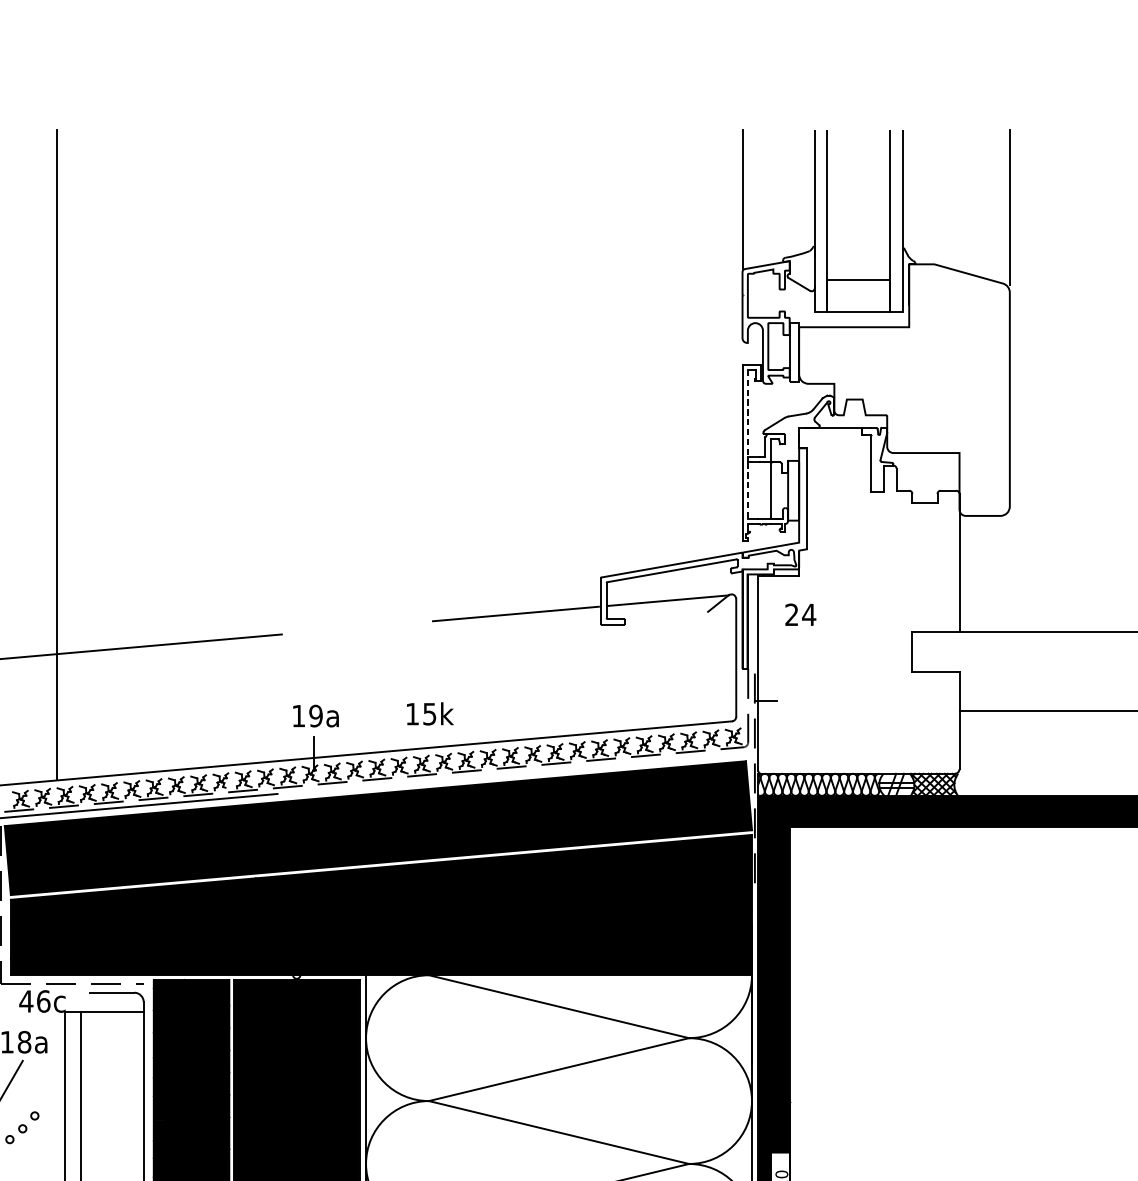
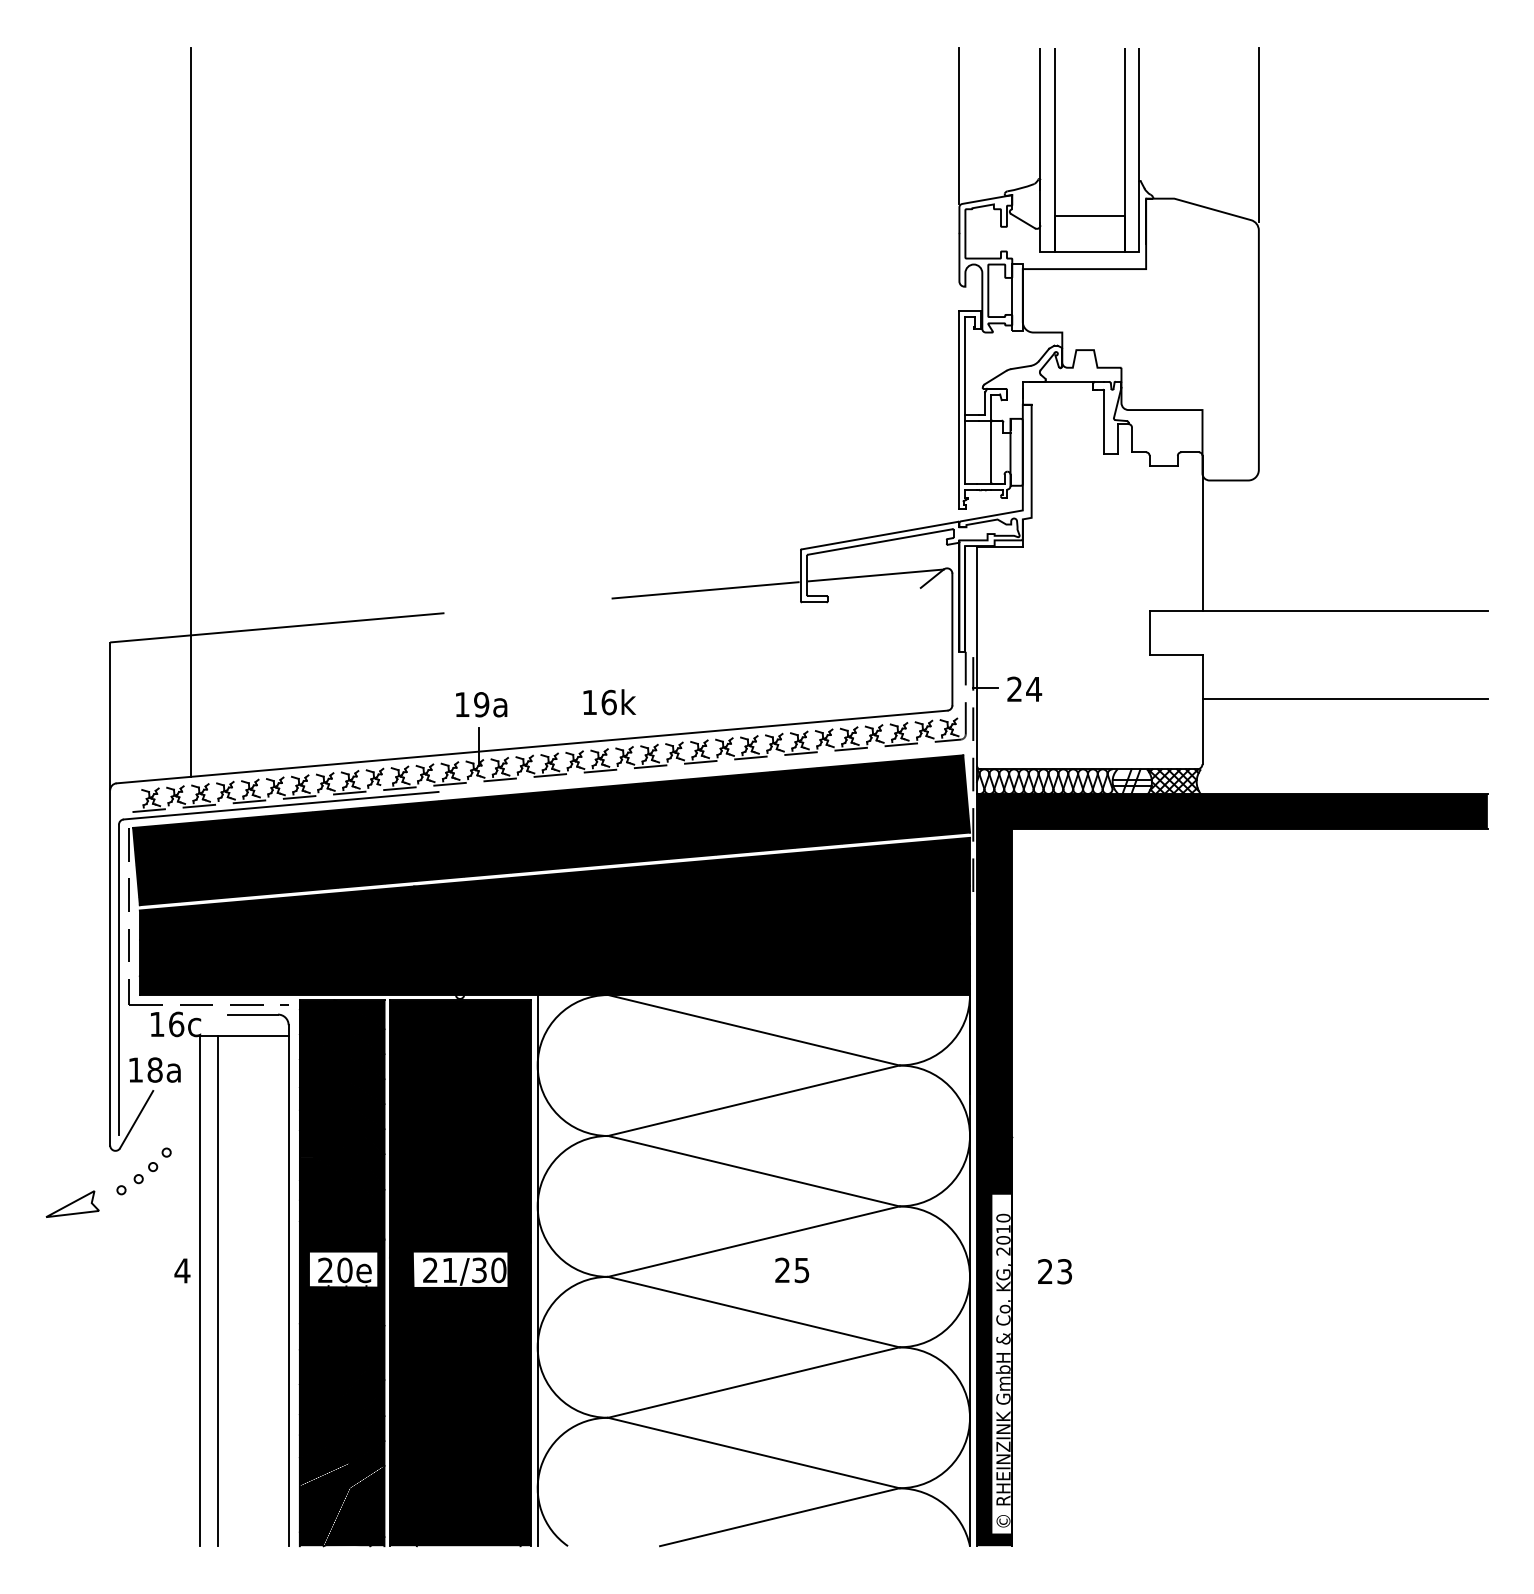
line: (747, 414) -> (965, 366), dashed -> solid
line: (747, 490) -> (965, 452), dashed -> solid
text: (800, 614) -> (1024, 688), moved
text: (429, 714) -> (608, 702), 15k -> 16k
text: (26, 1001) -> (157, 1024), 46c -> 16c

